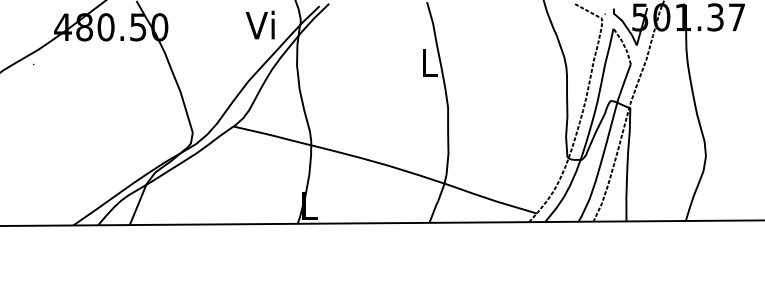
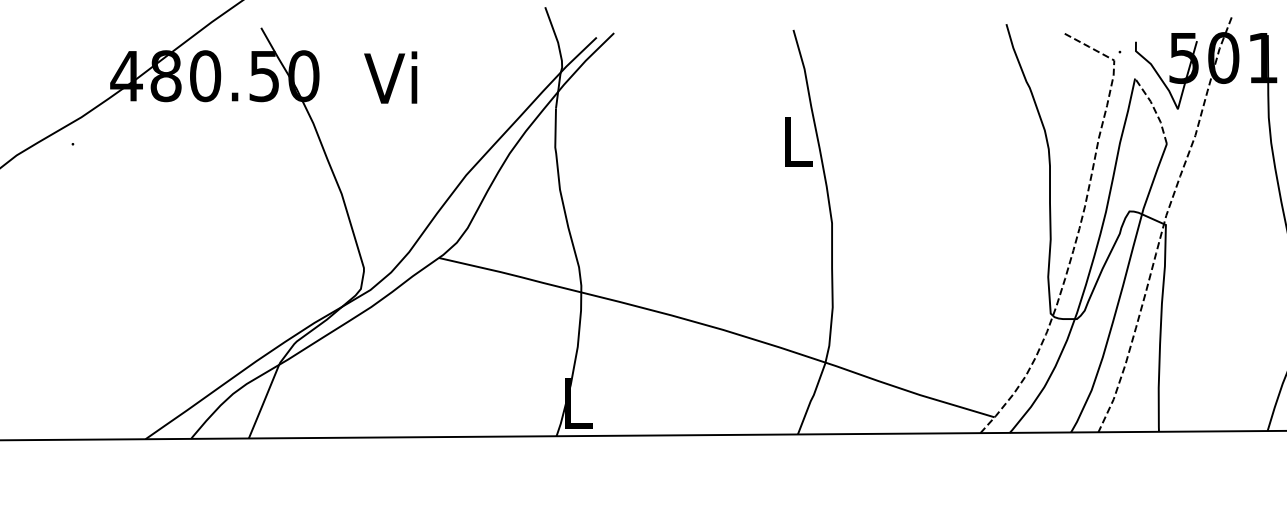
text: (259, 24) -> (389, 76), moved

